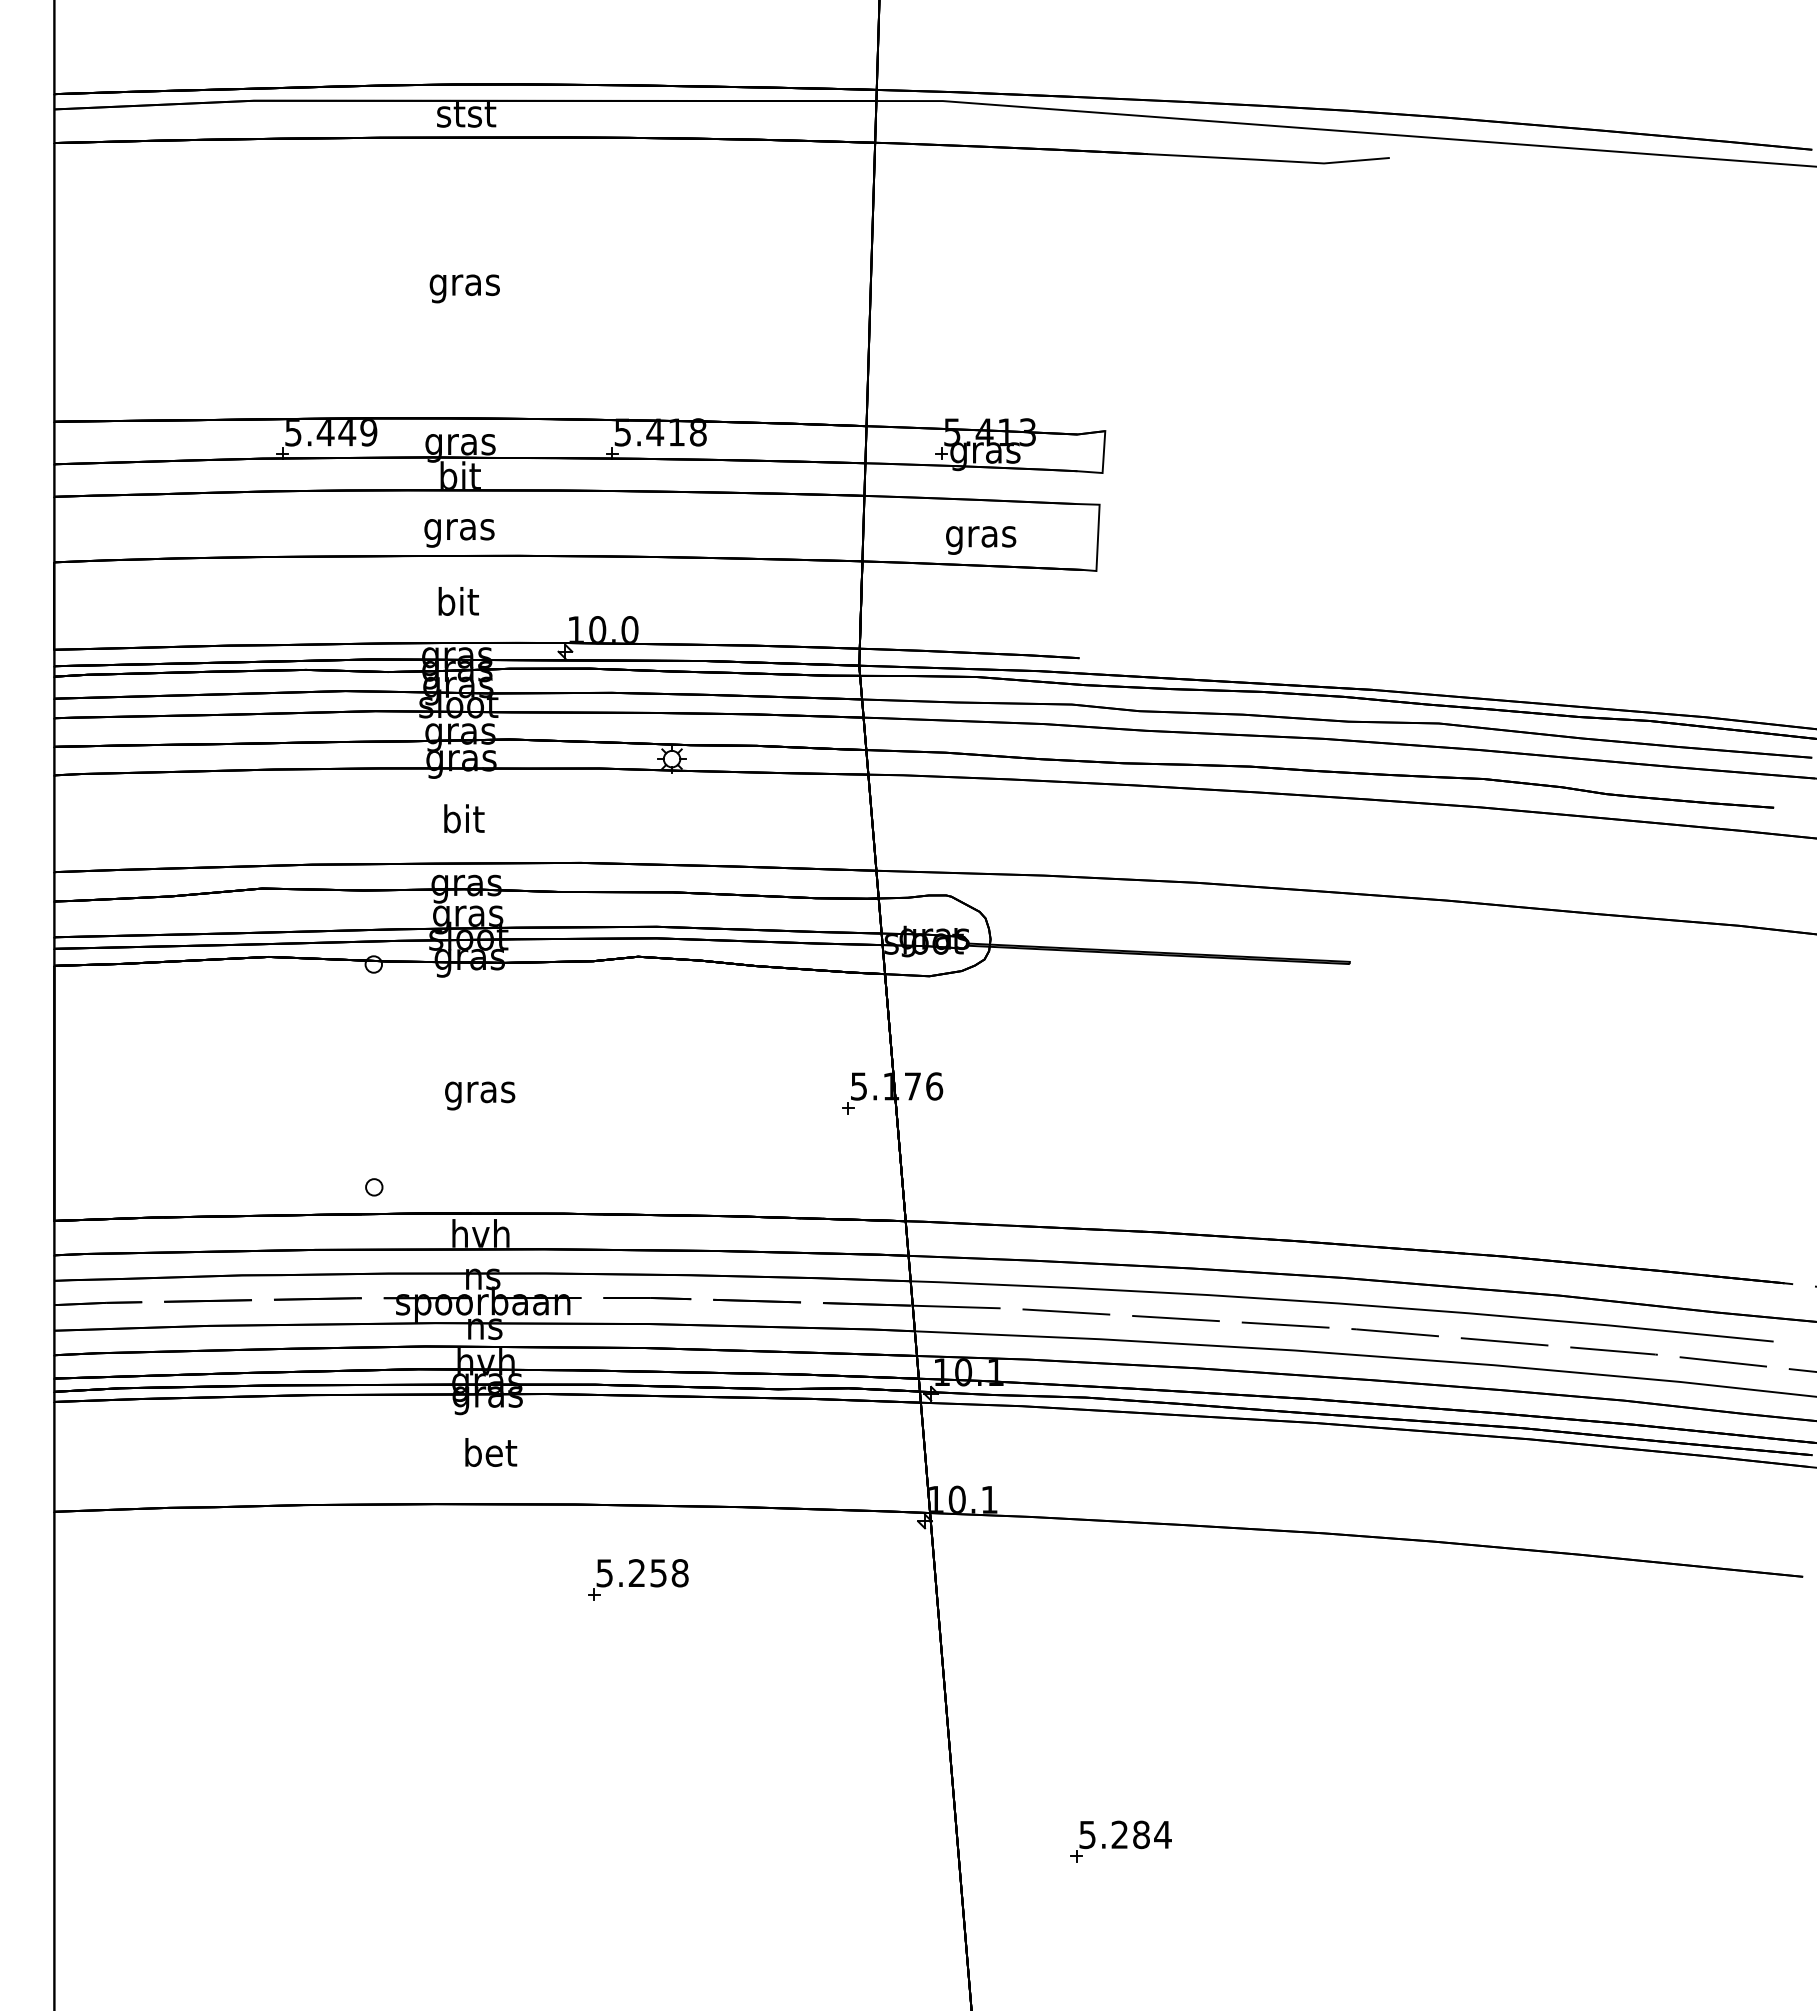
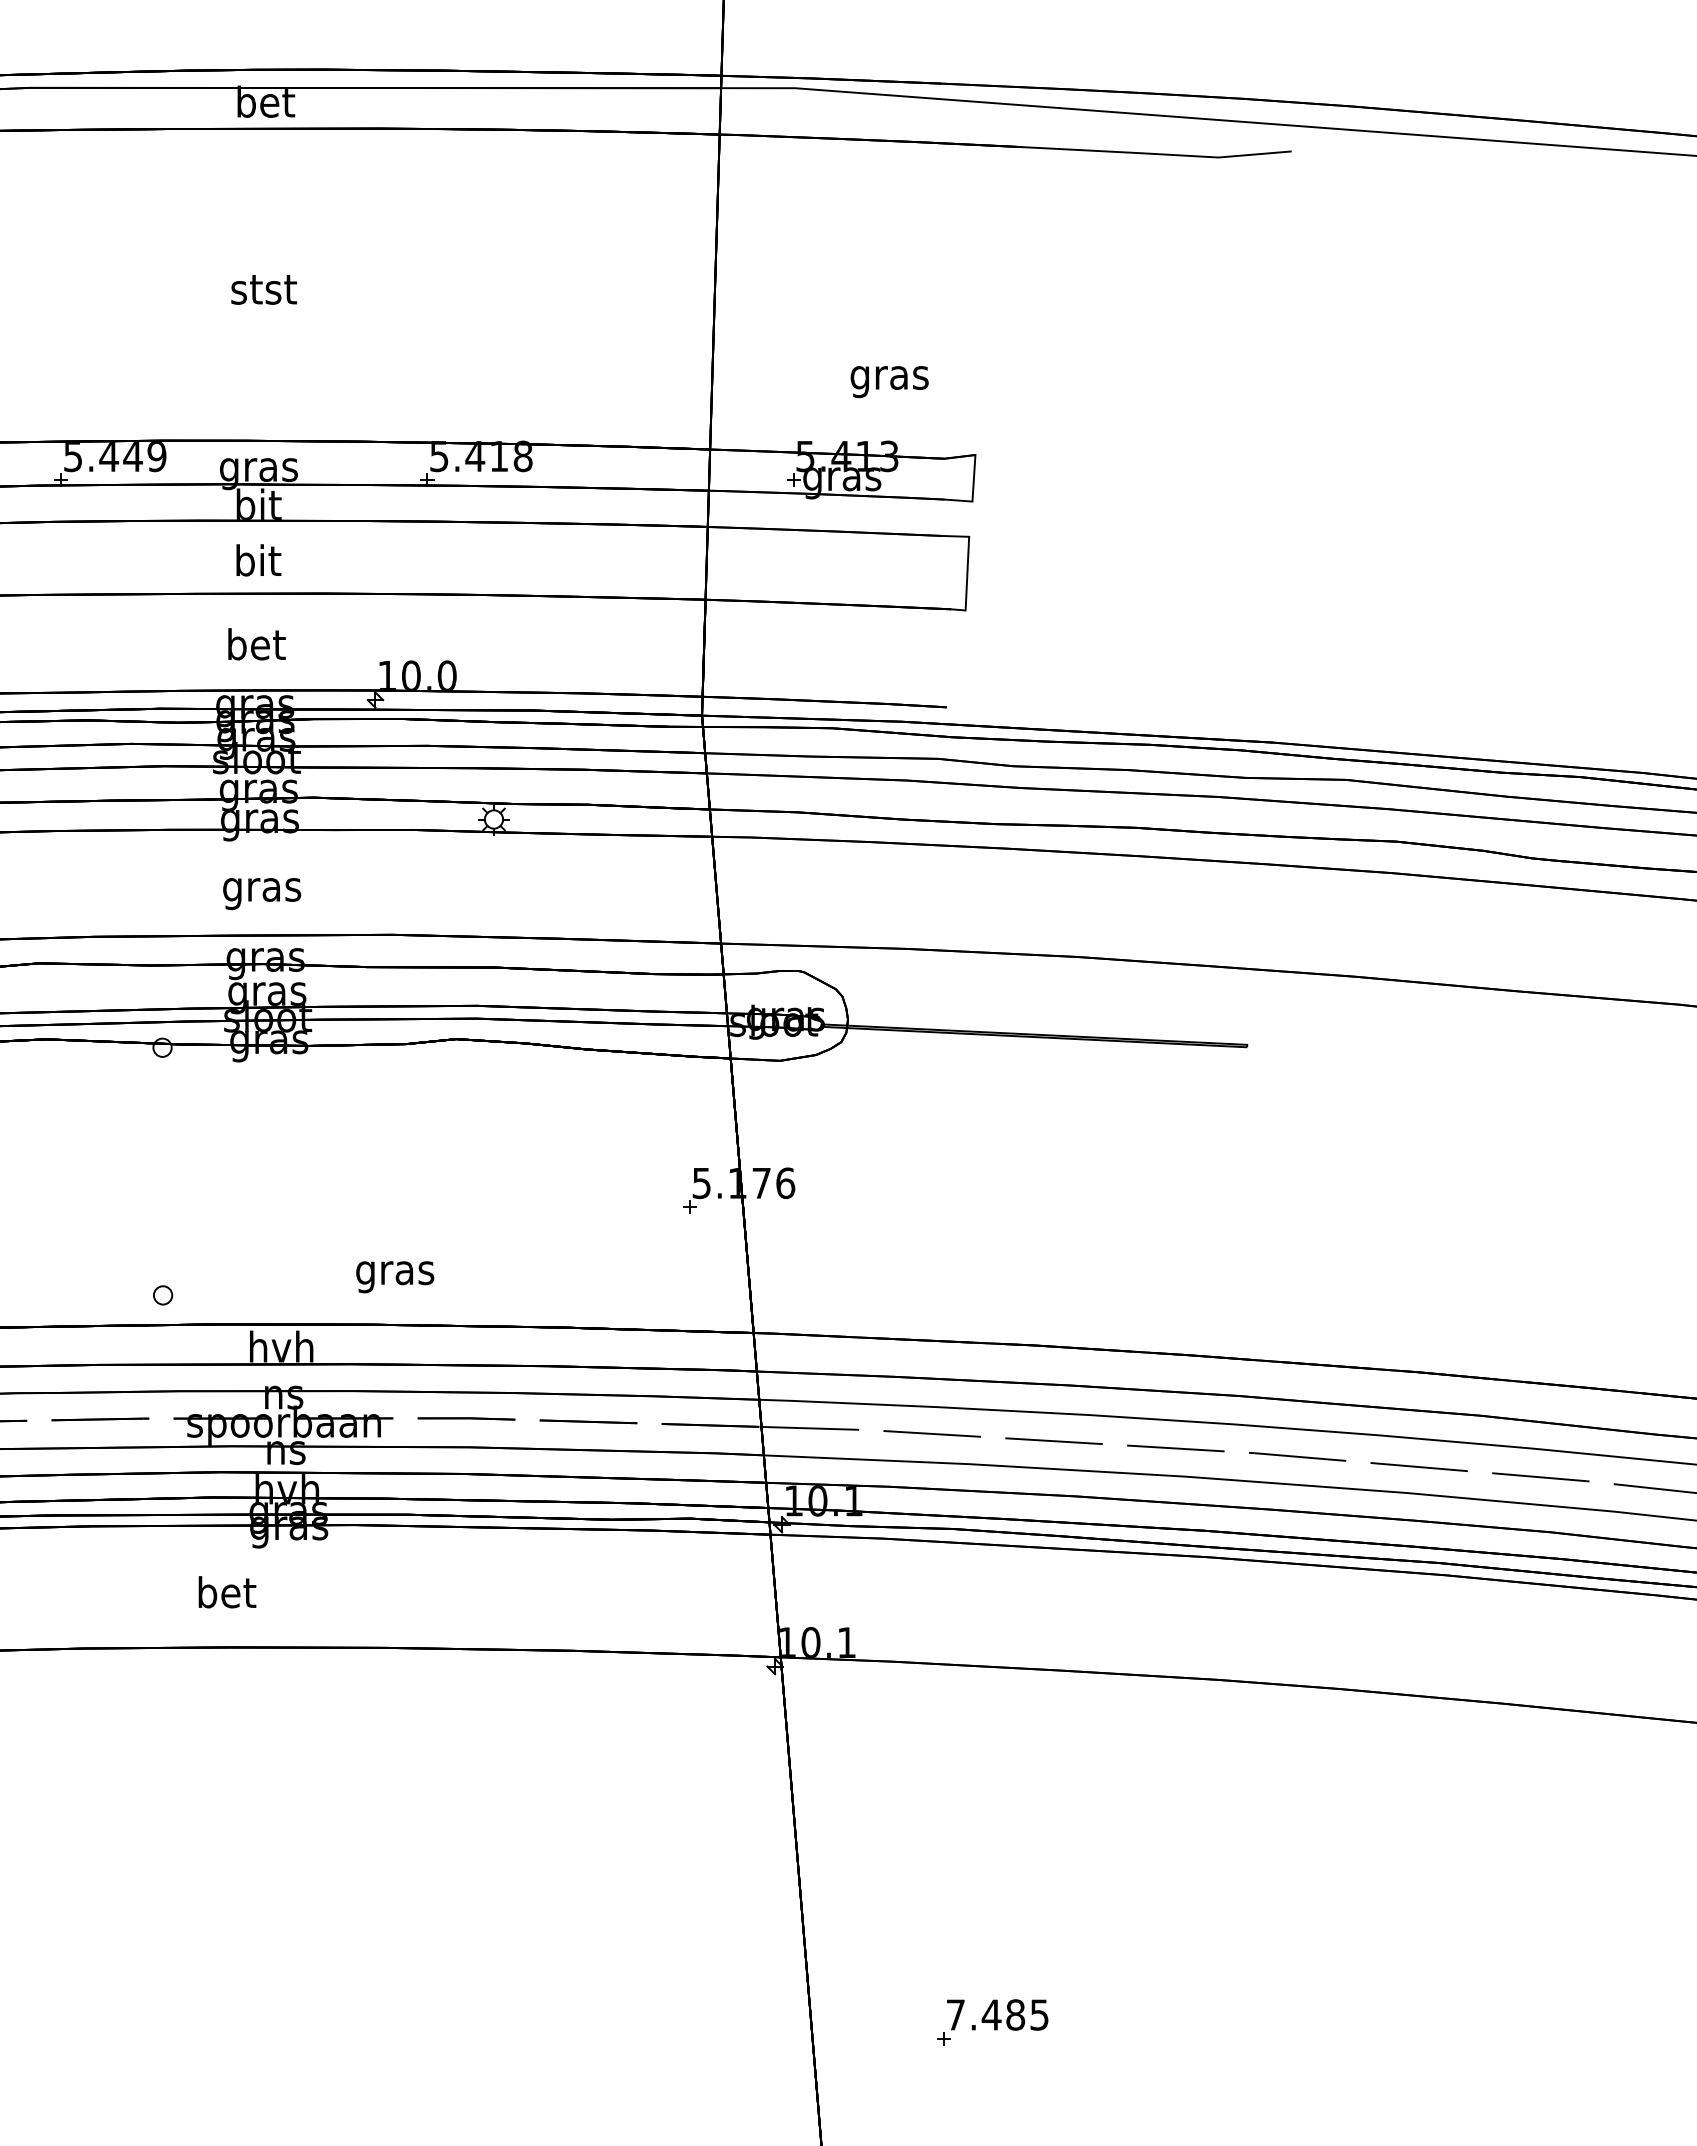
text: (466, 112) -> (265, 100), stst -> bet
text: (464, 286) -> (263, 294), gras -> stst
text: (459, 529) -> (257, 564), gras -> bit
text: (981, 540) -> (890, 382), moved
text: (458, 601) -> (256, 644), bit -> bet
text: (463, 822) -> (262, 889), bit -> gras
text: (480, 1095) -> (395, 1276), moved
text: (491, 1452) -> (227, 1592), moved
part: (638, 1579) -> (456, 1731), removed
text: (1125, 1834) -> (997, 2014), 5.284 -> 7.485

